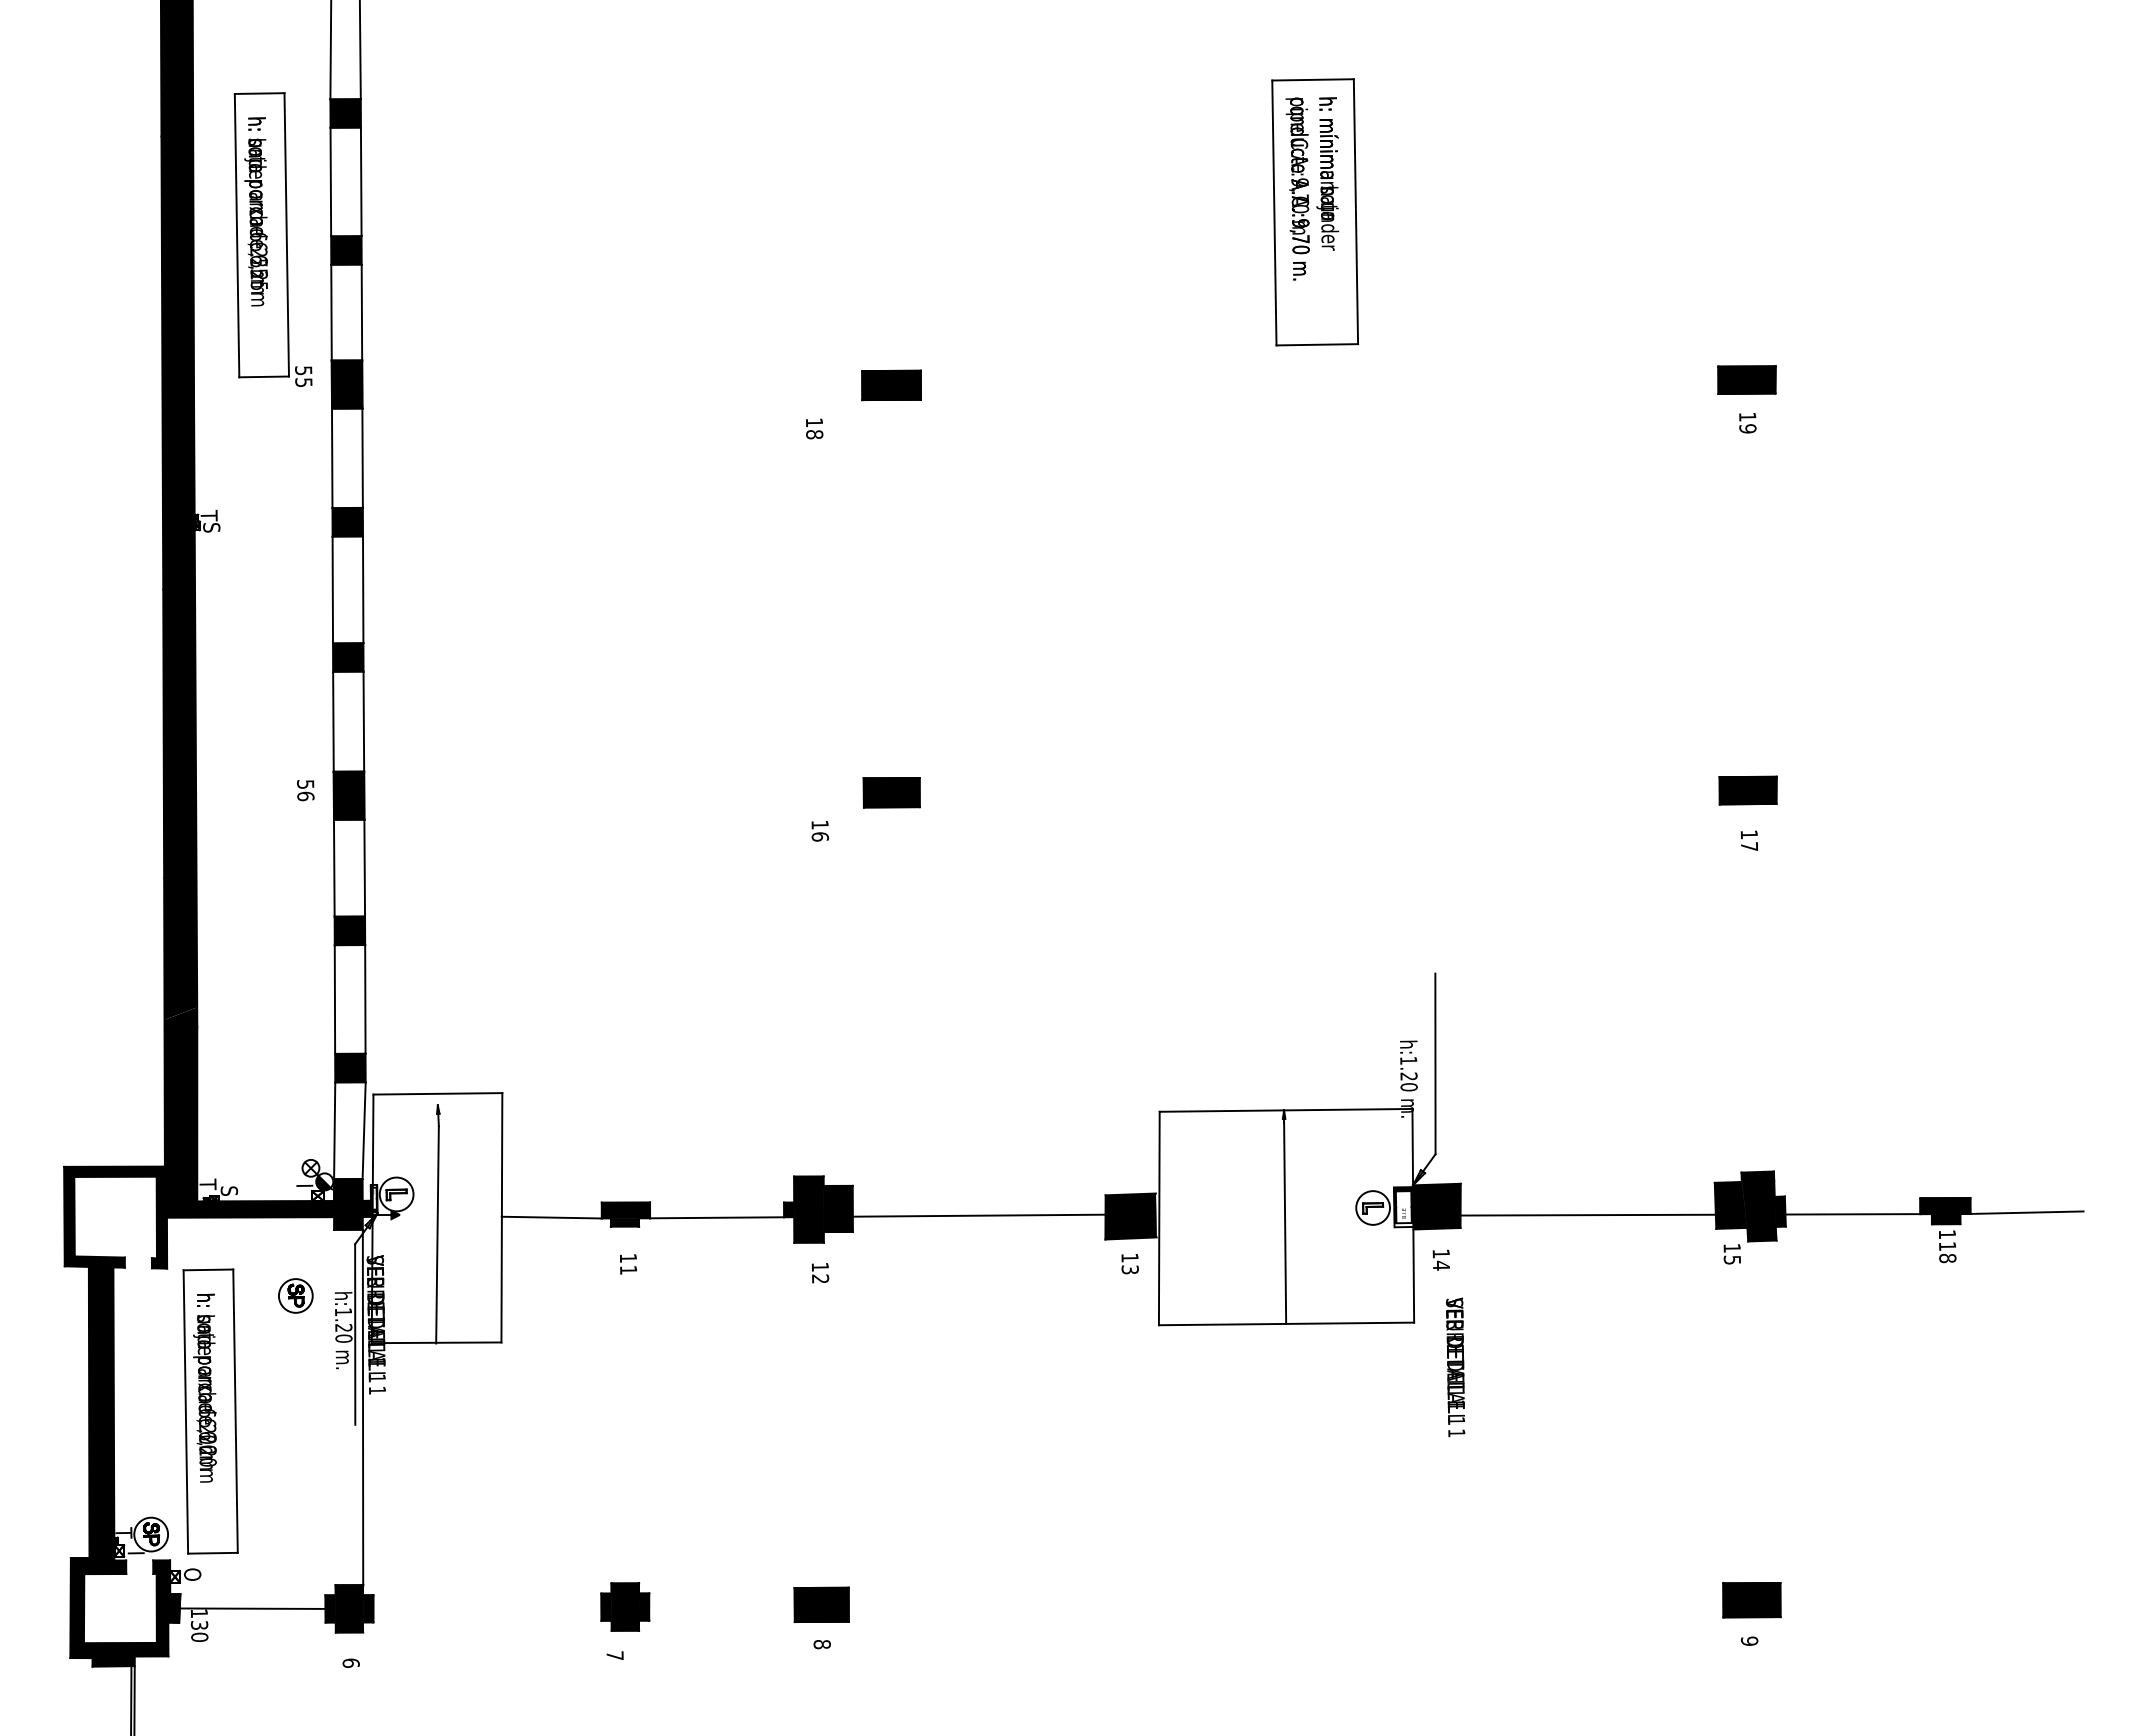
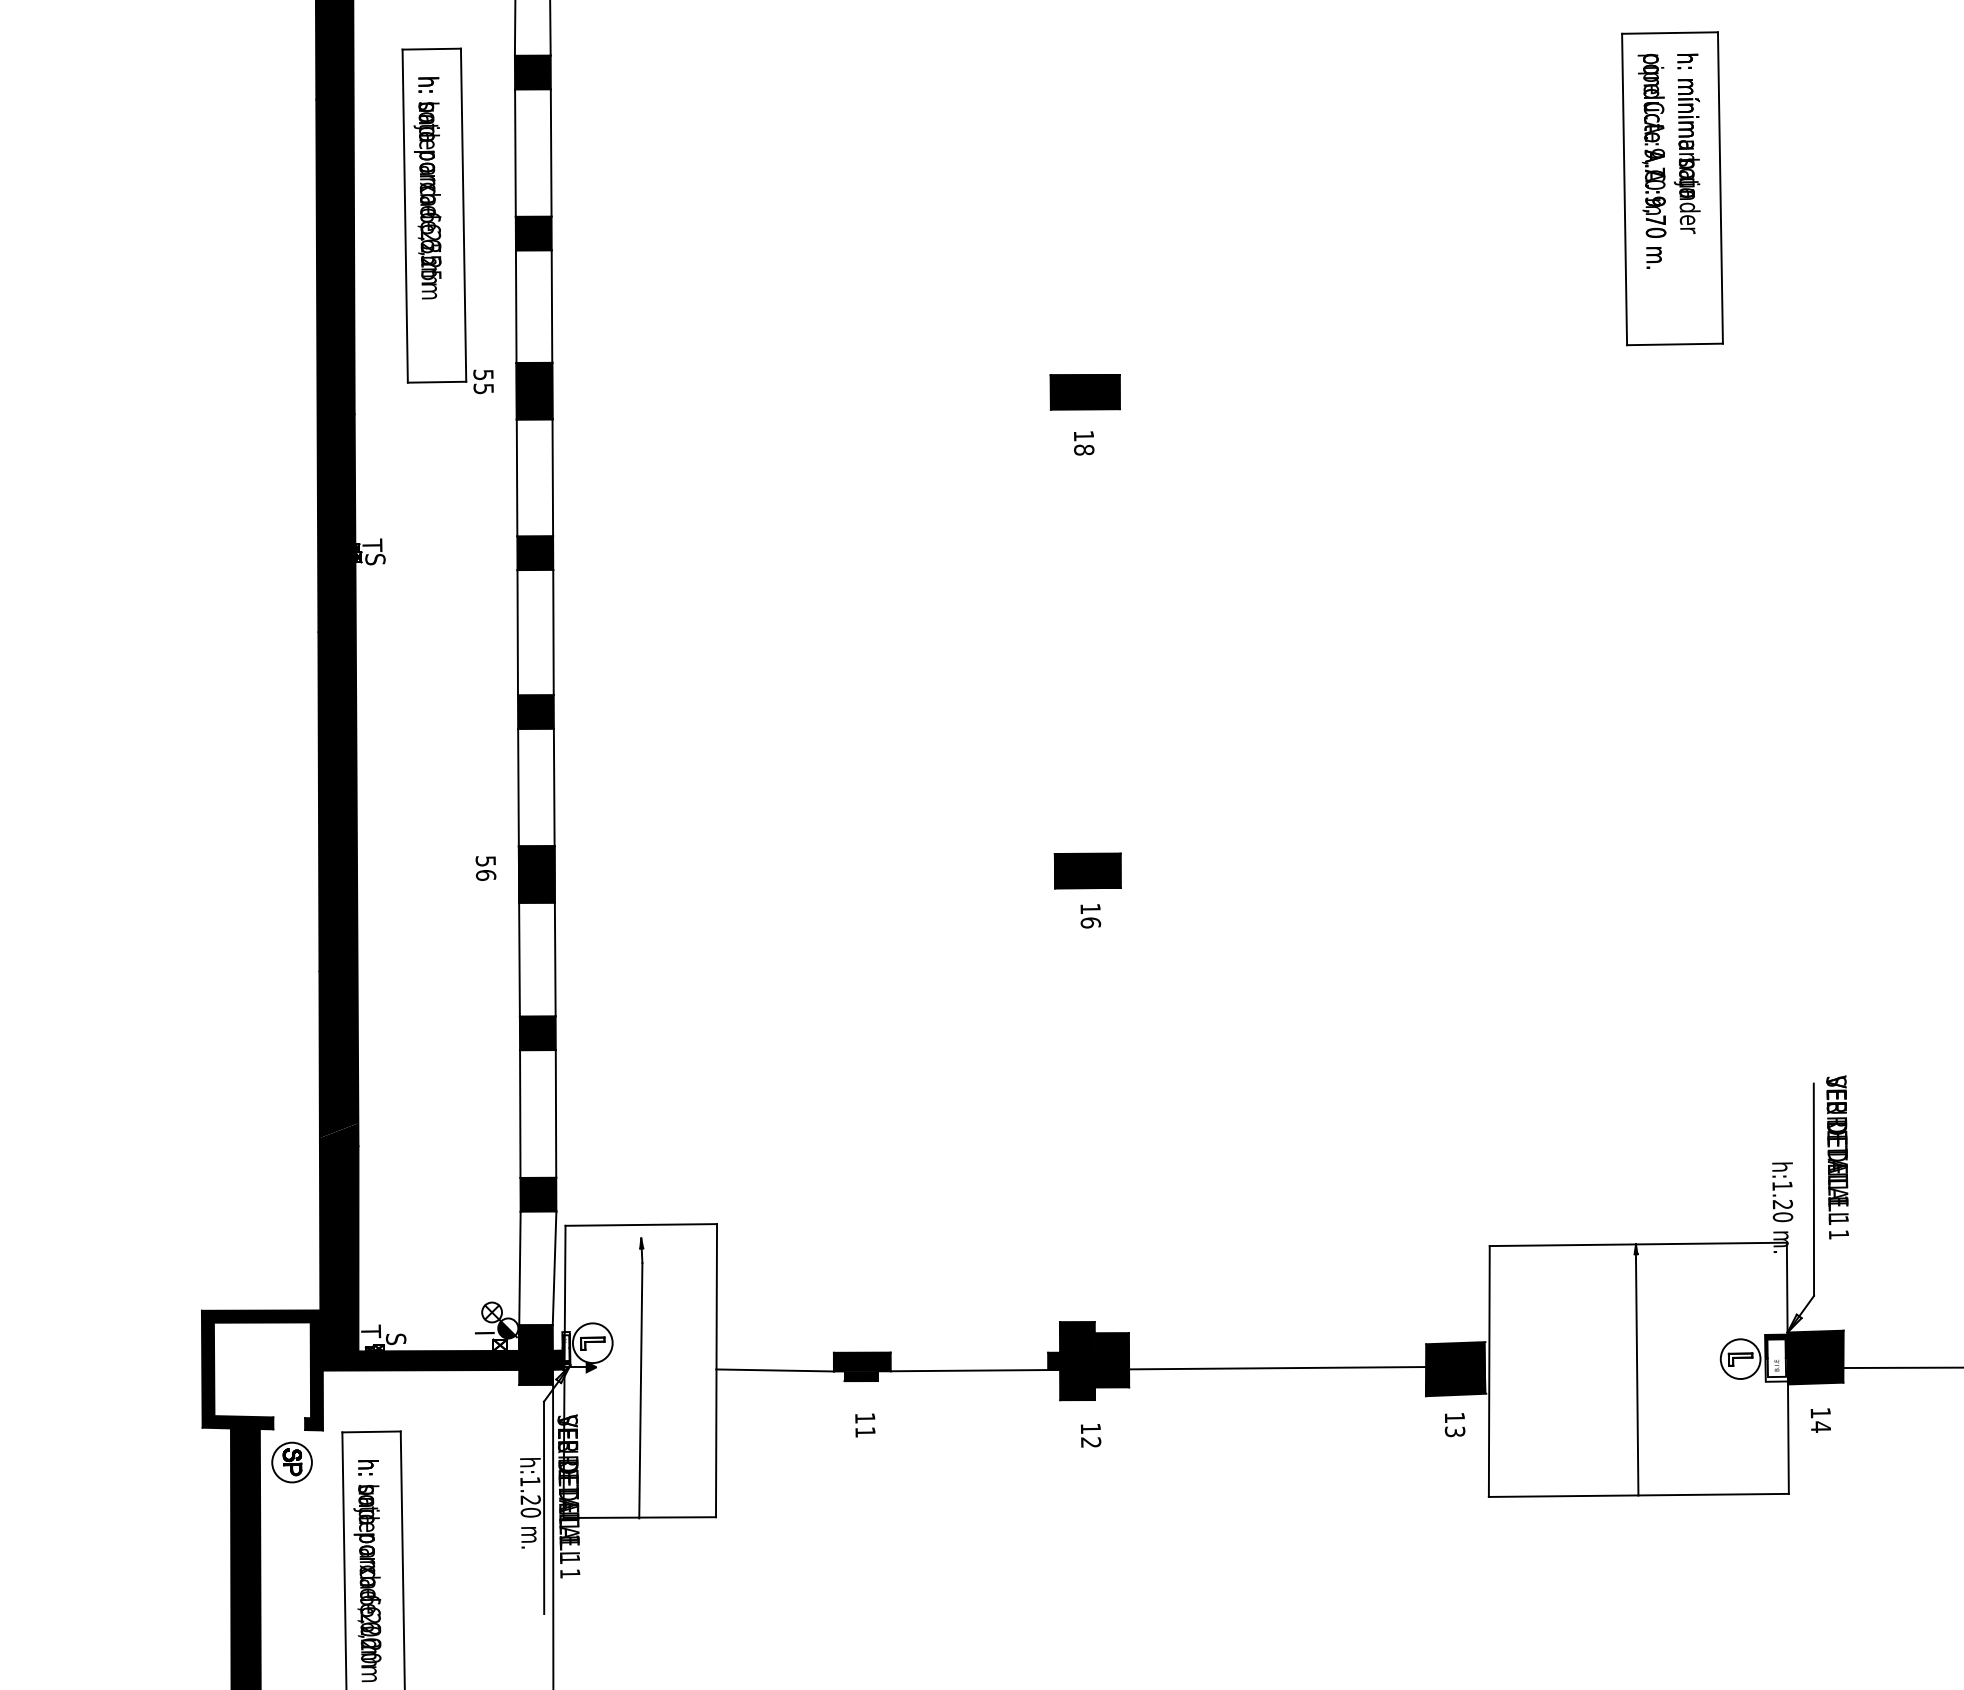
part: (891, 385) -> (1085, 392), moved
part: (891, 792) -> (1087, 870), moved
part: (295, 1295) -> (291, 1462), moved
text: (1455, 1367) -> (1837, 1157), moved

